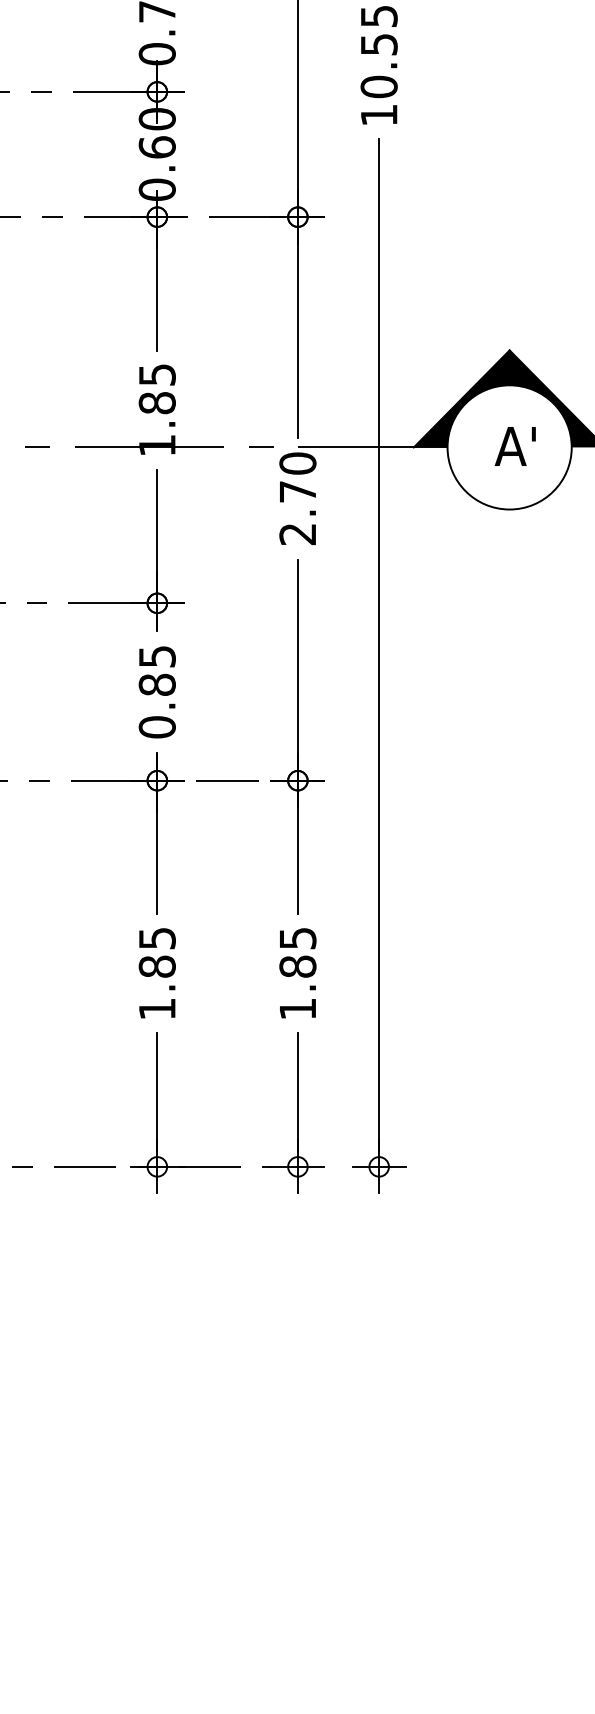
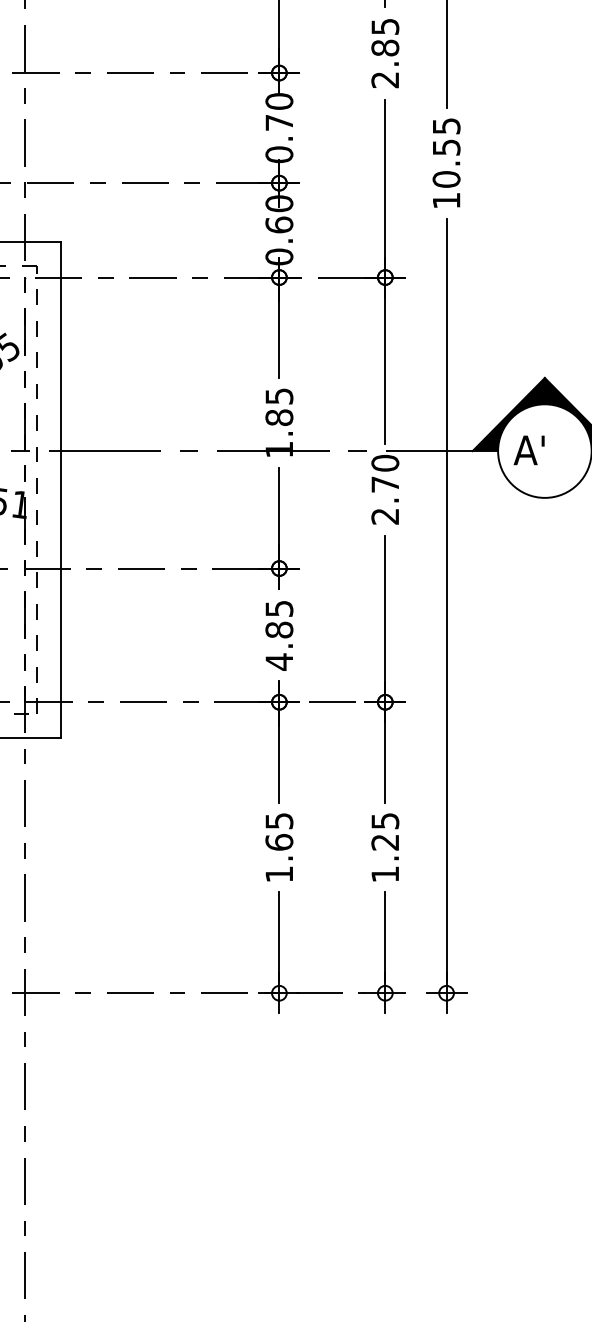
text: (514, 446) -> (528, 450), moved
text: (157, 726) -> (279, 661), 0.85 -> 4.85
text: (157, 966) -> (279, 842), 1.85 -> 1.65
text: (298, 966) -> (385, 842), 1.85 -> 1.25

